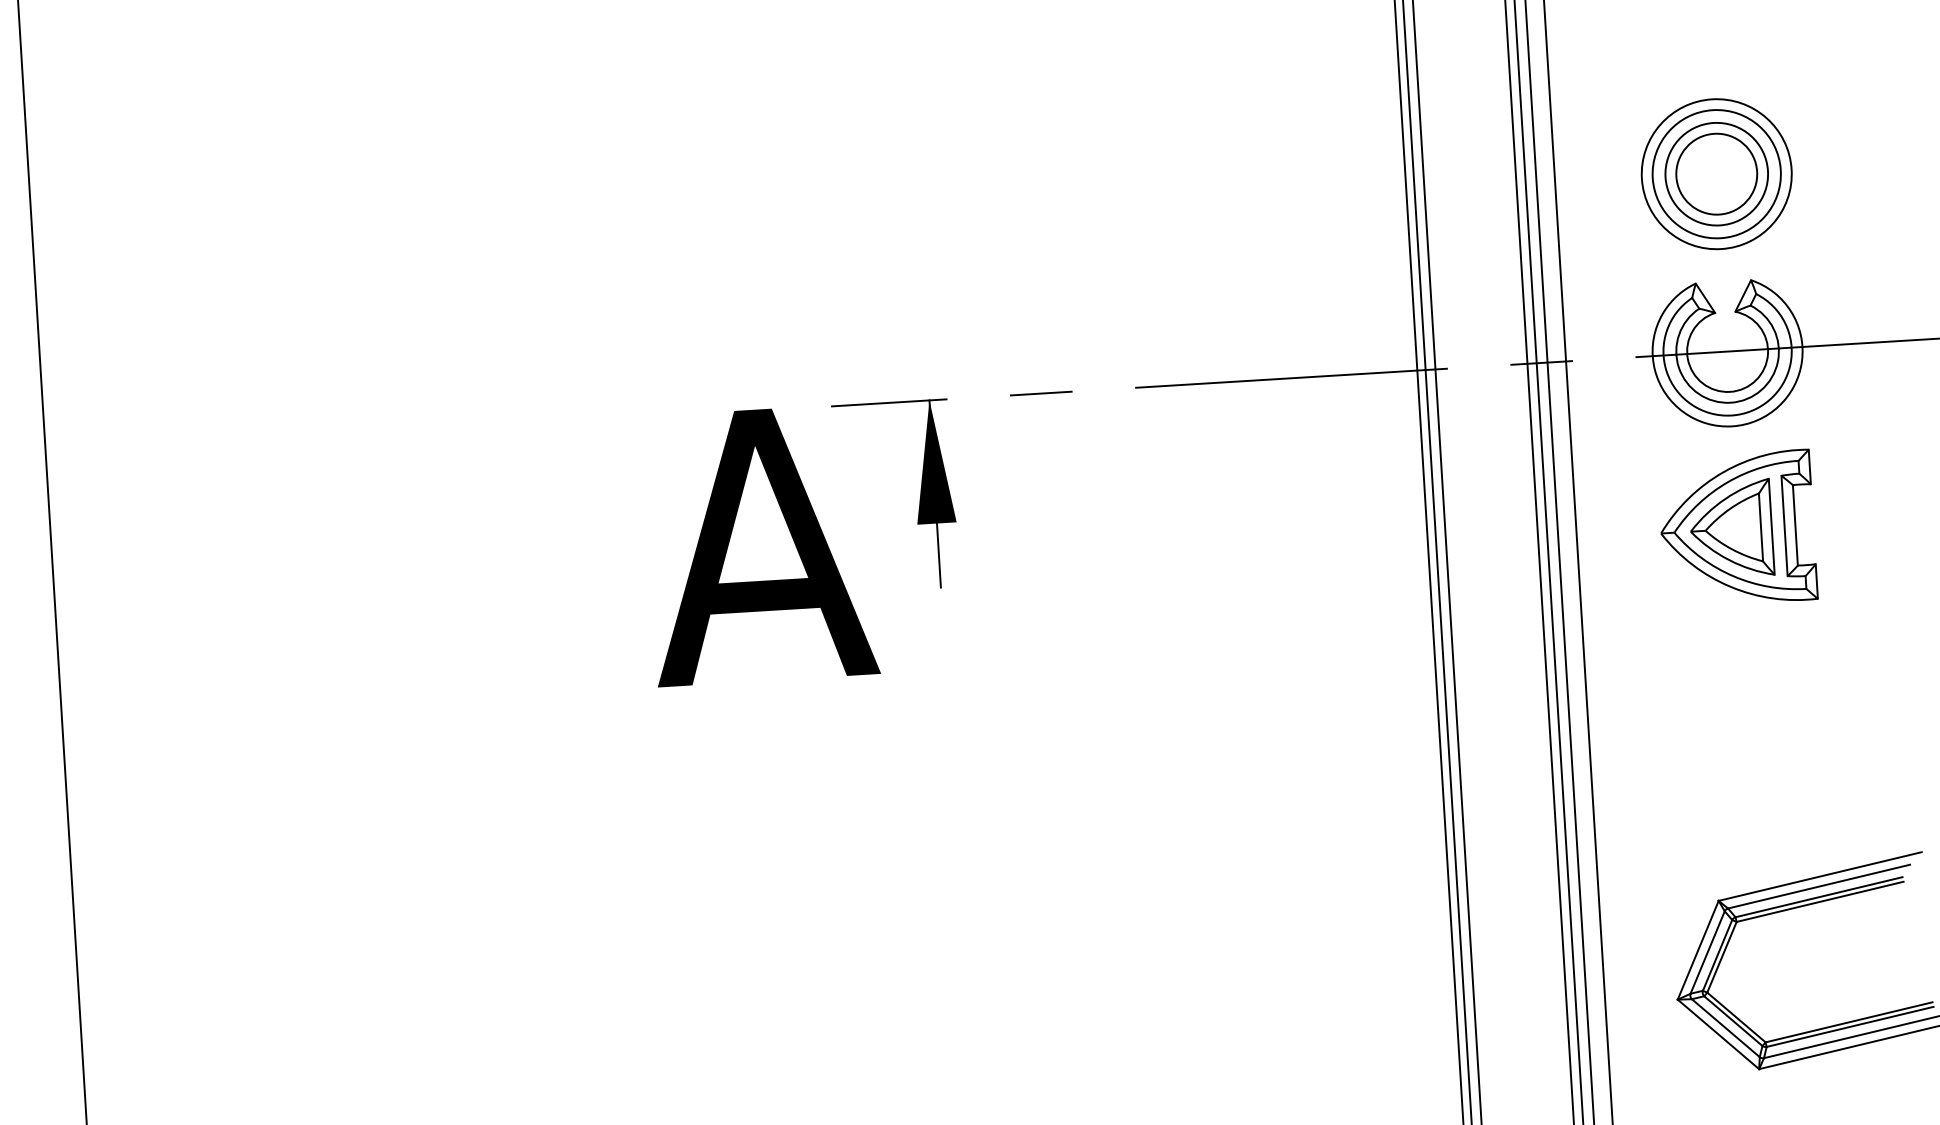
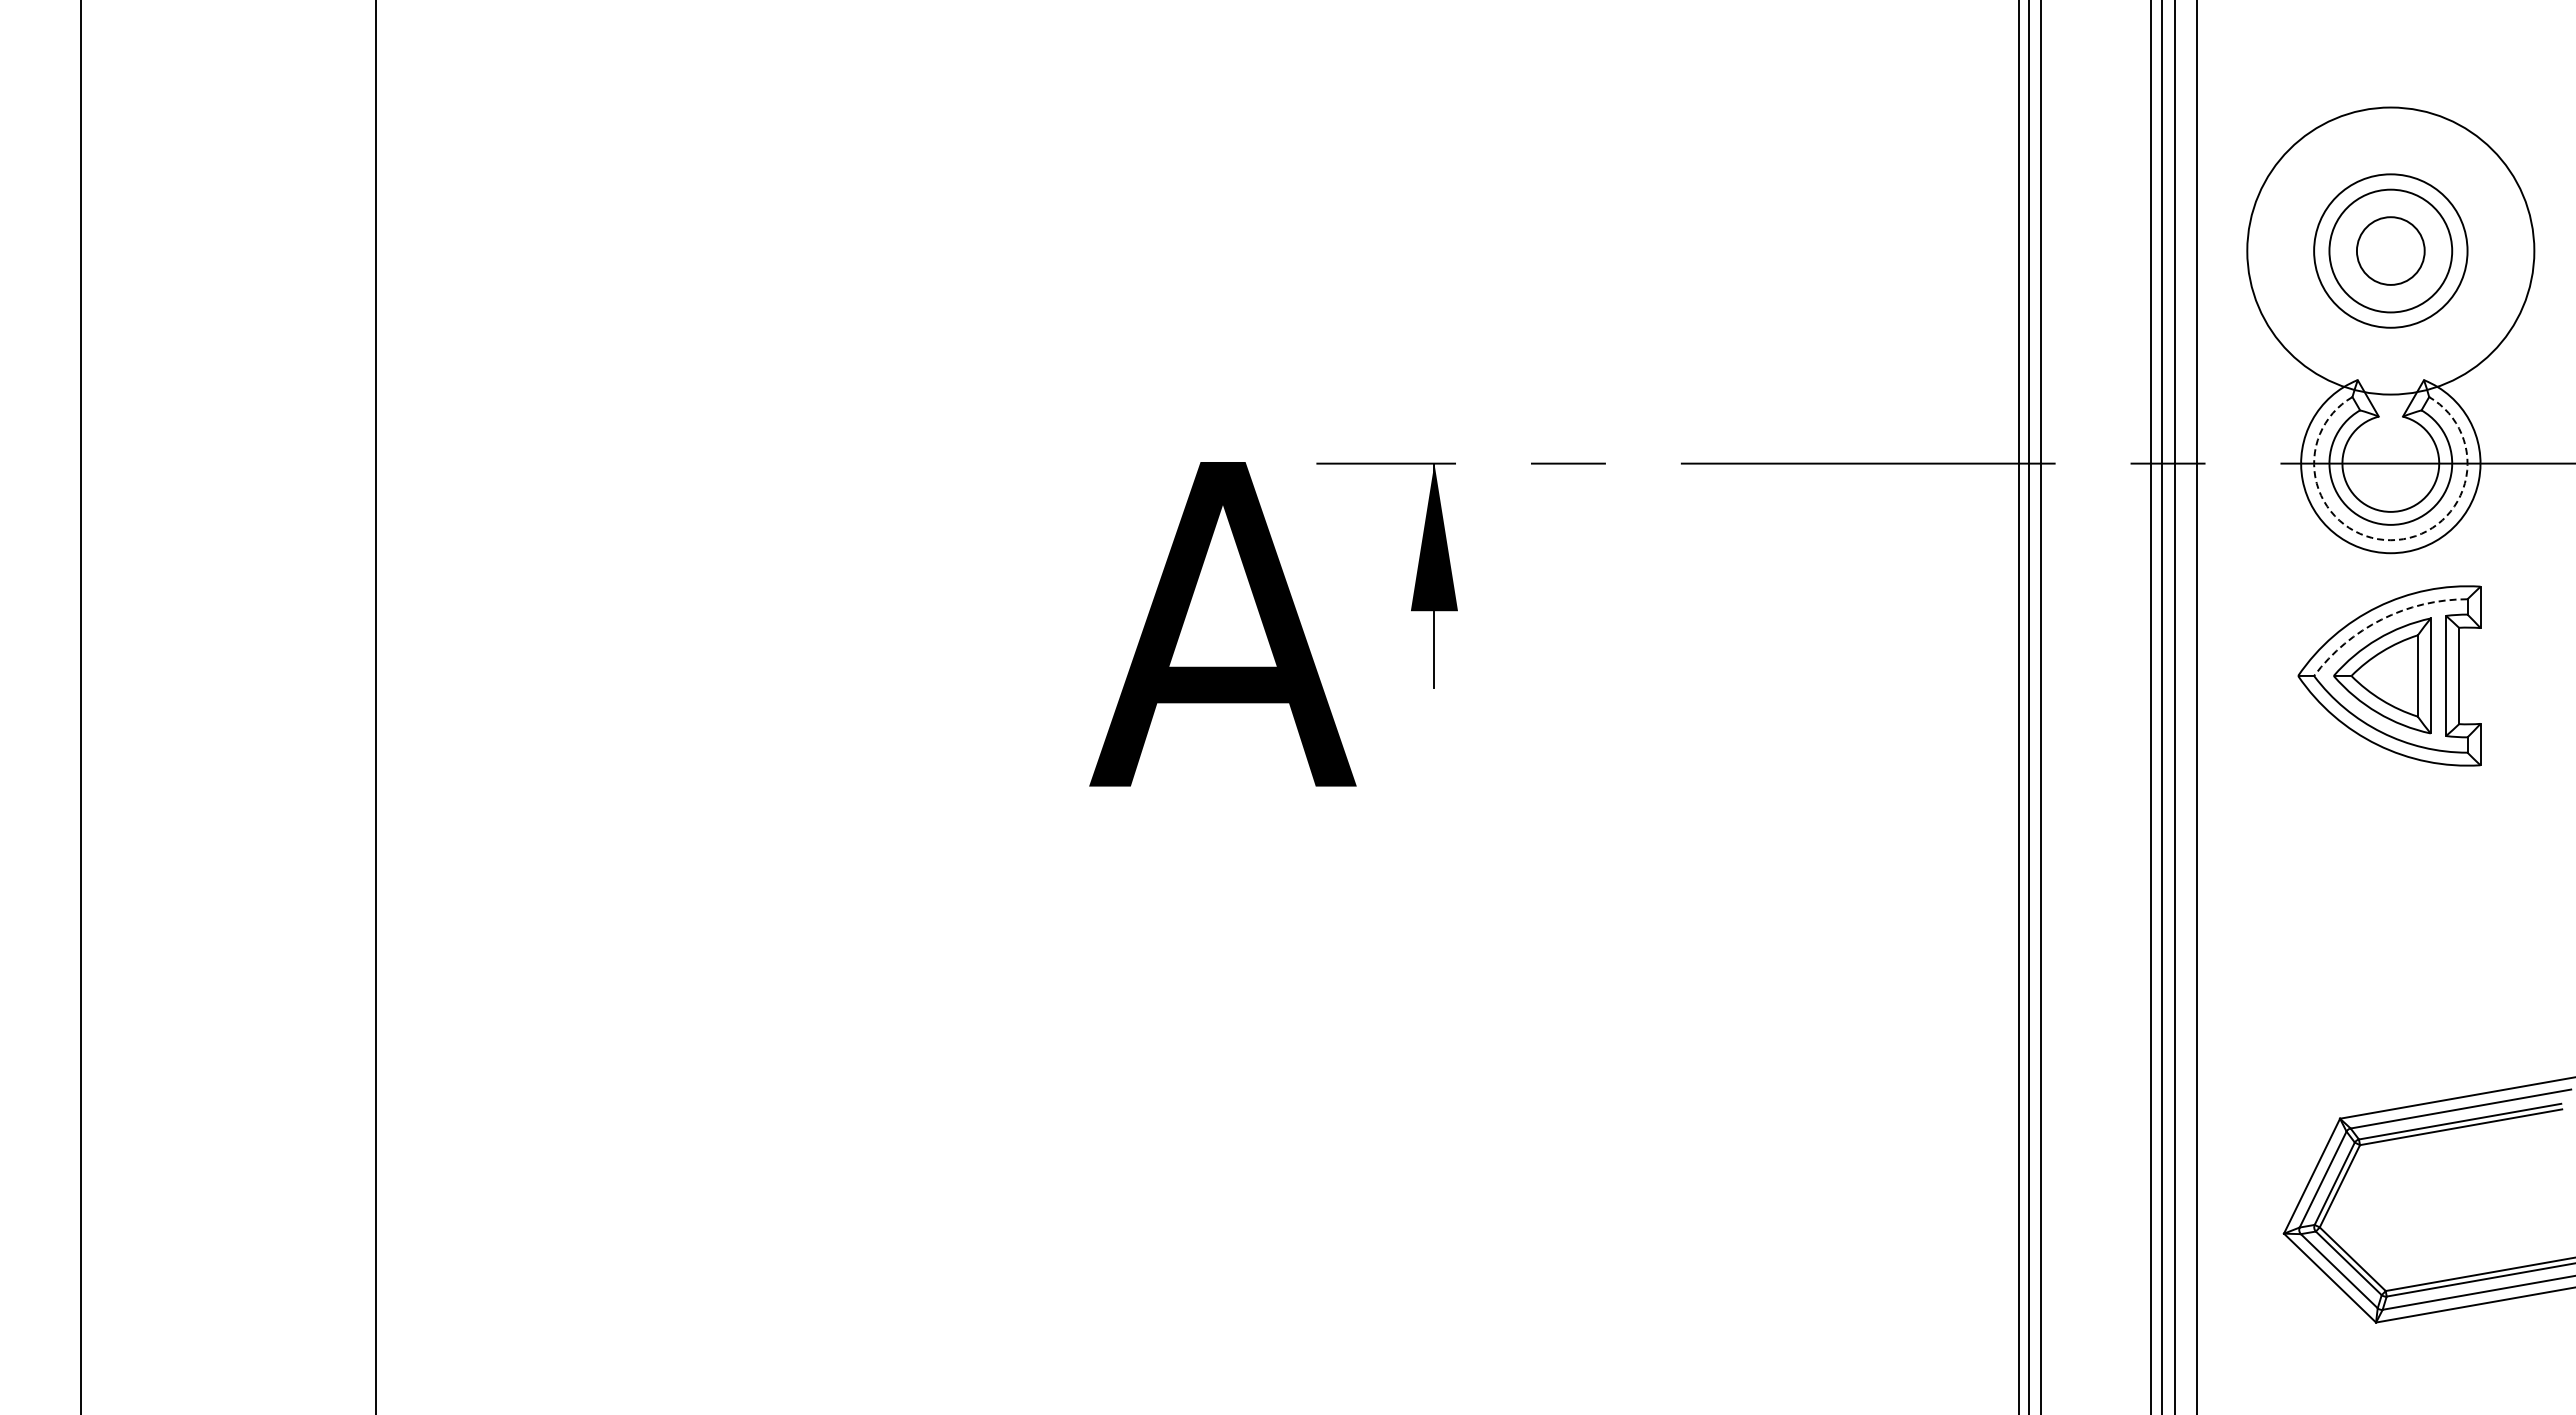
circle: (1716, 173) -> (2390, 250), size x0.7
circle: (1716, 173) -> (2390, 250), size x1.6
arc: (1731, 415) -> (2390, 540), solid -> dashed
arc: (1727, 482) -> (2381, 619), solid -> dashed

